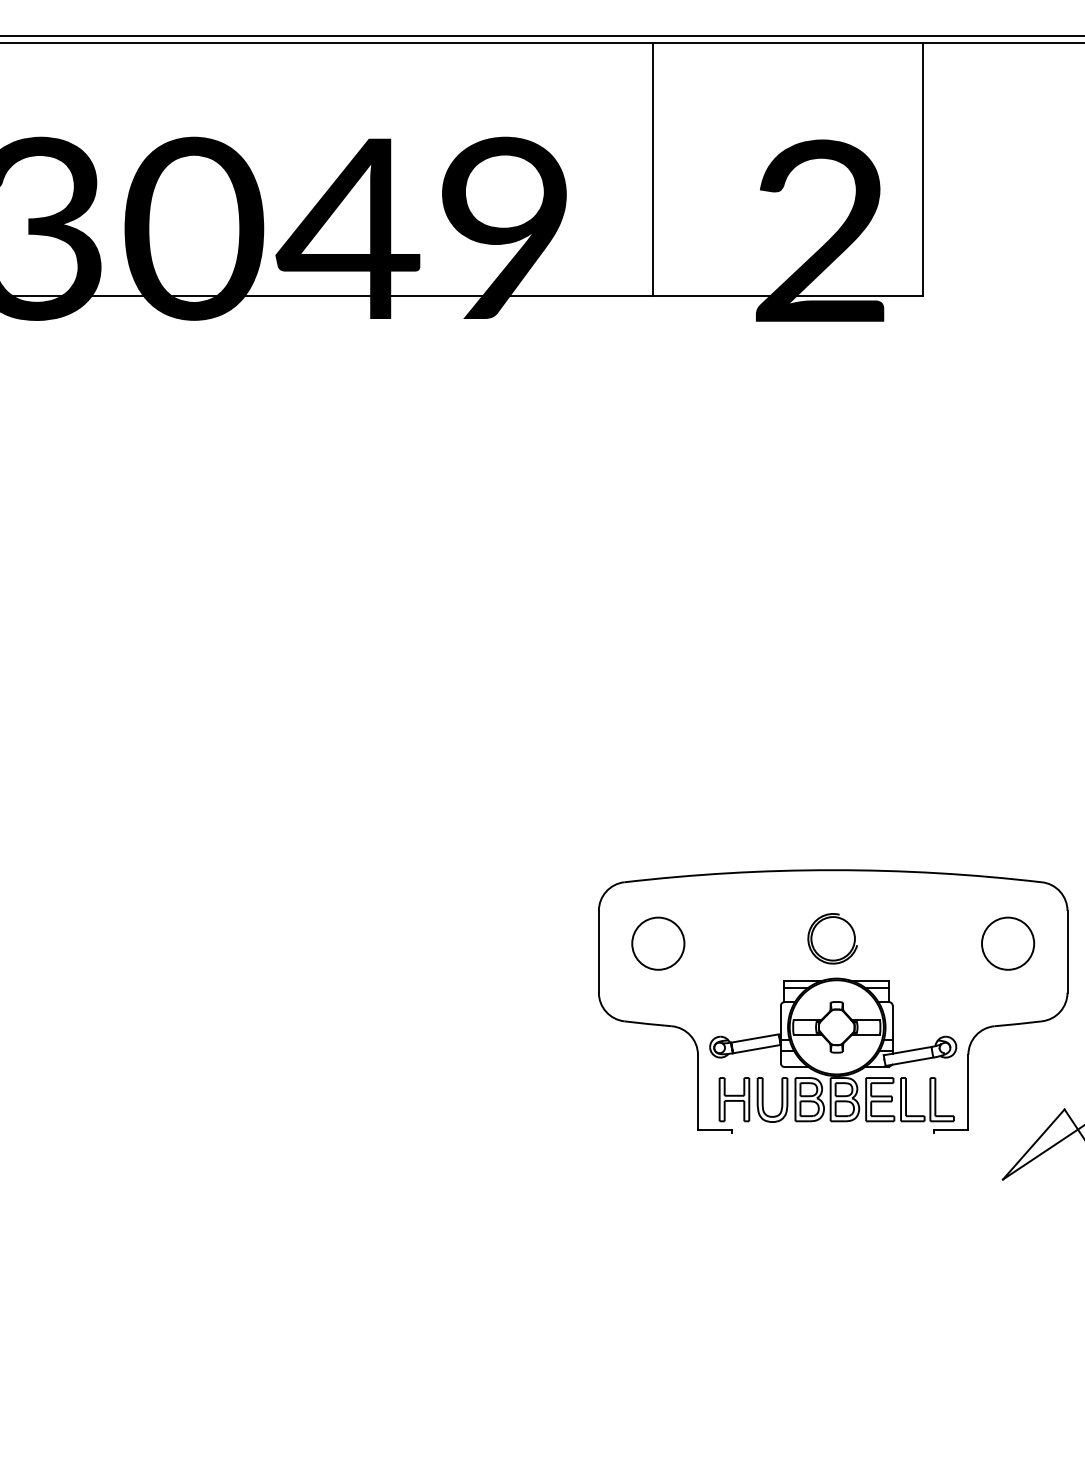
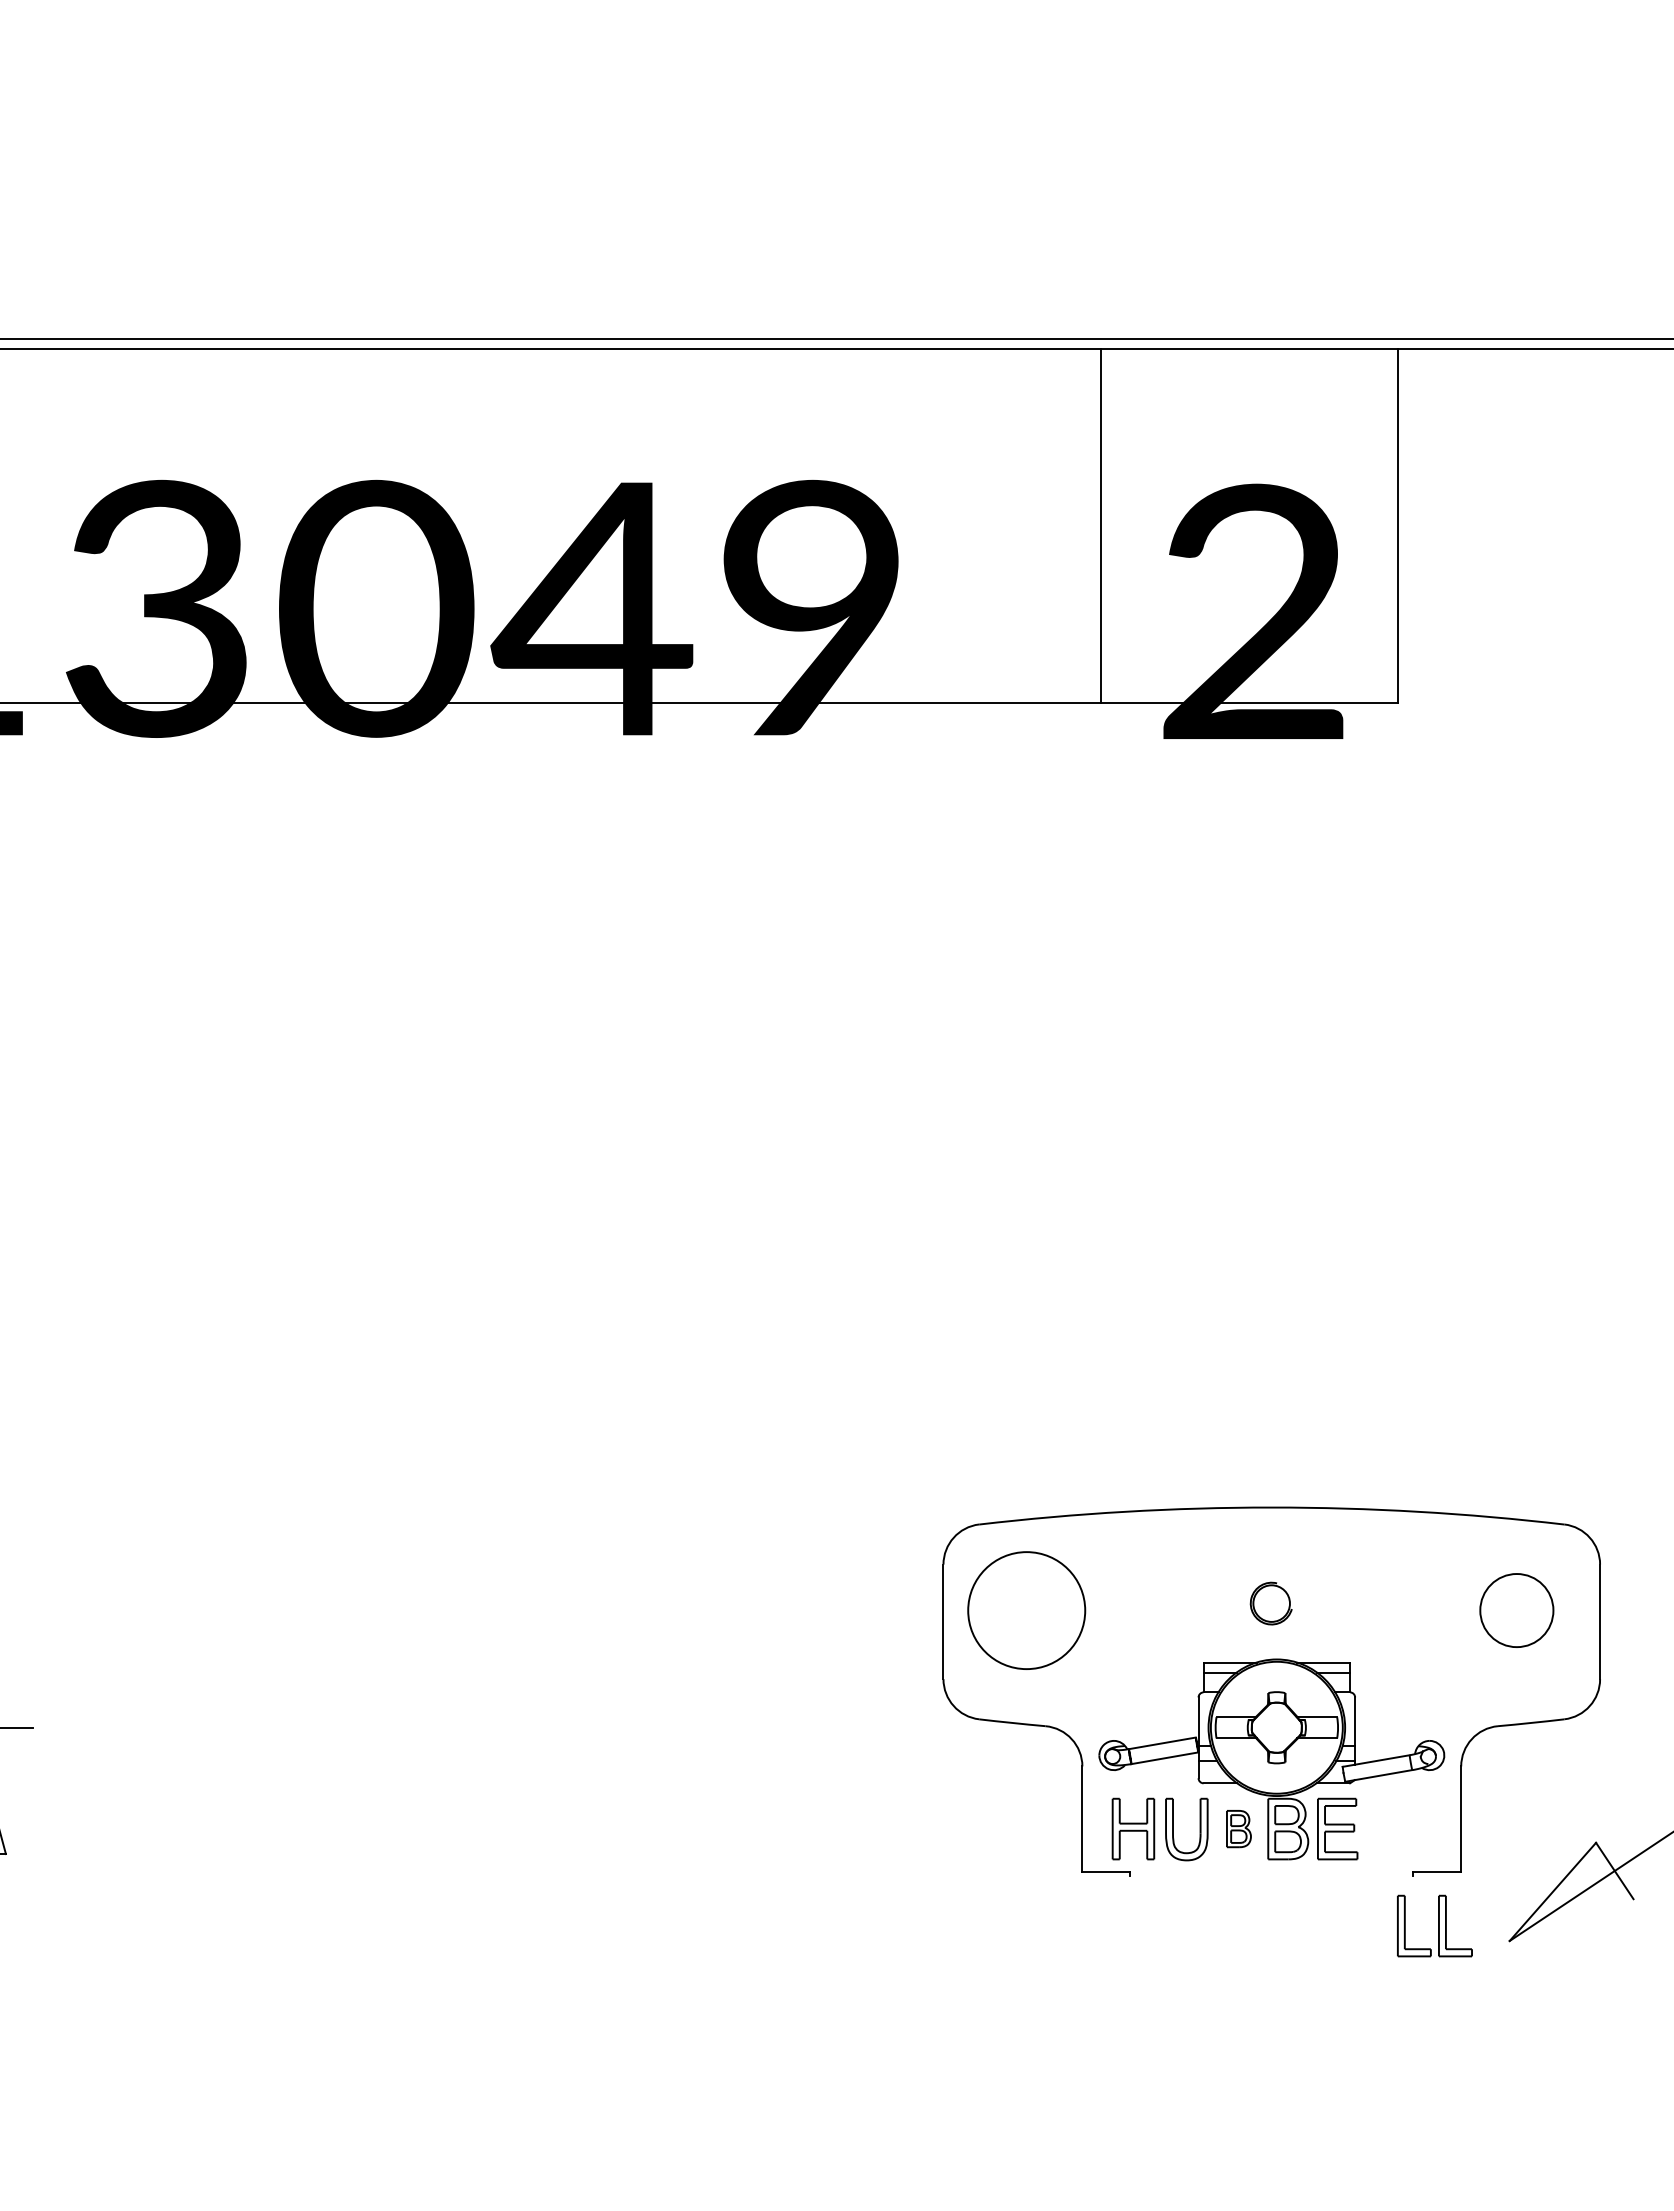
line: (653, 169) -> (1101, 525), moved
part: (832, 938) -> (1271, 1603), size x0.6
circle: (658, 943) -> (1026, 1610), size x1.6
part: (809, 1099) -> (1238, 1828), size x0.6
part: (927, 1099) -> (1434, 1925), moved

